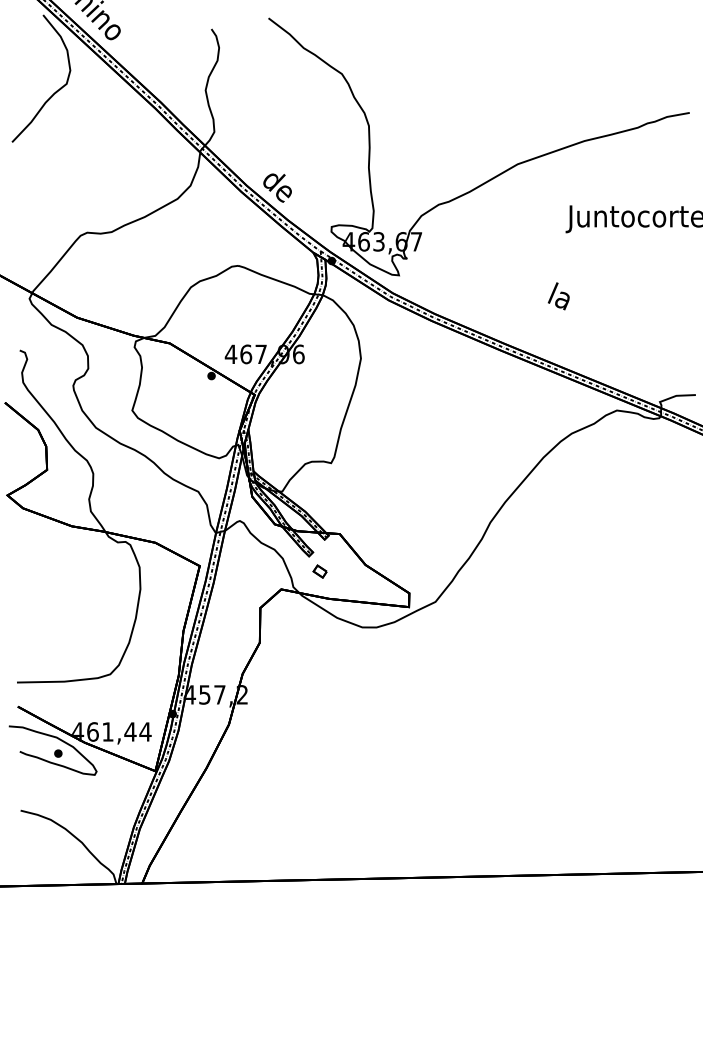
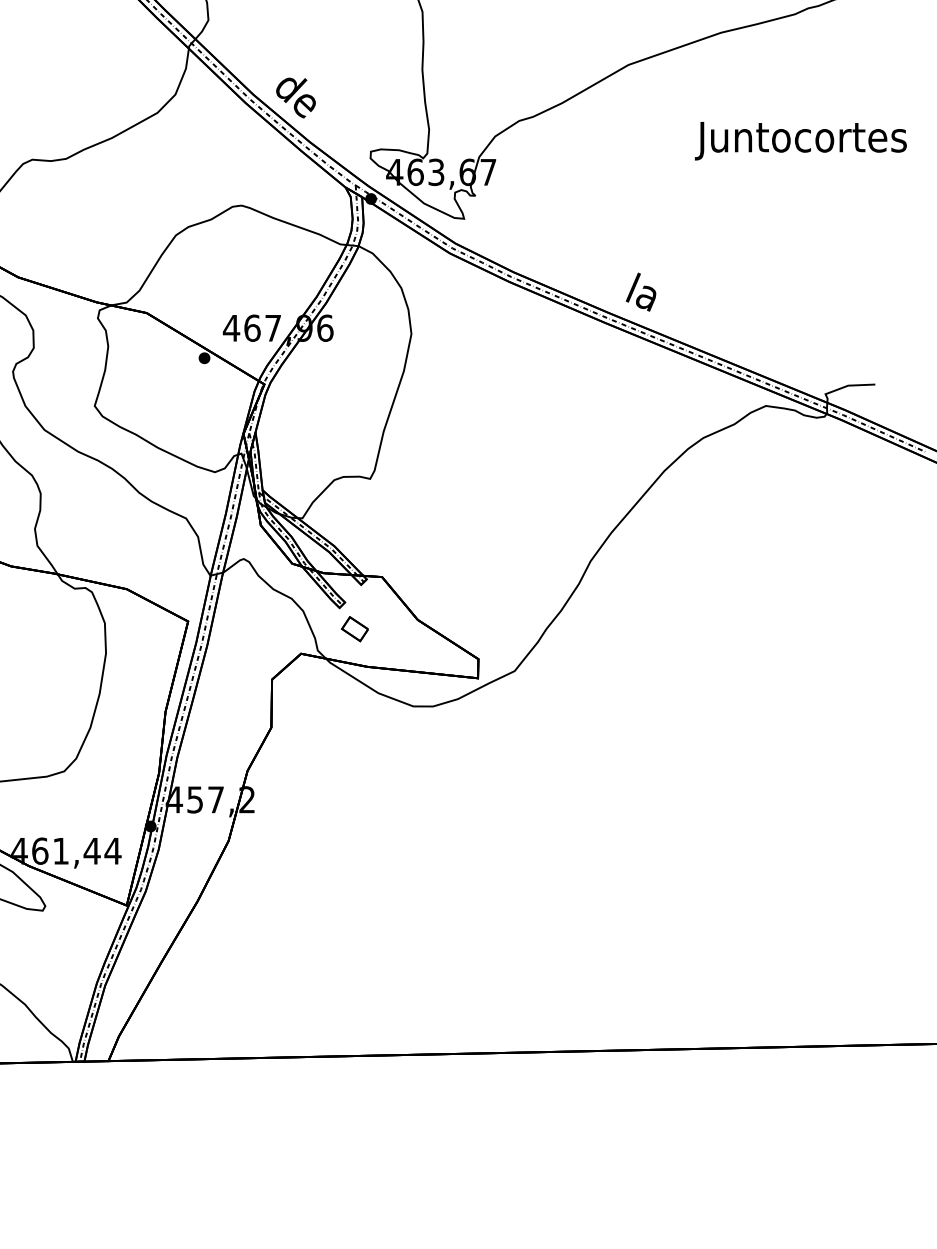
text: (558, 296) -> (640, 292), moved
part: (319, 571) -> (354, 628), size x1.43

